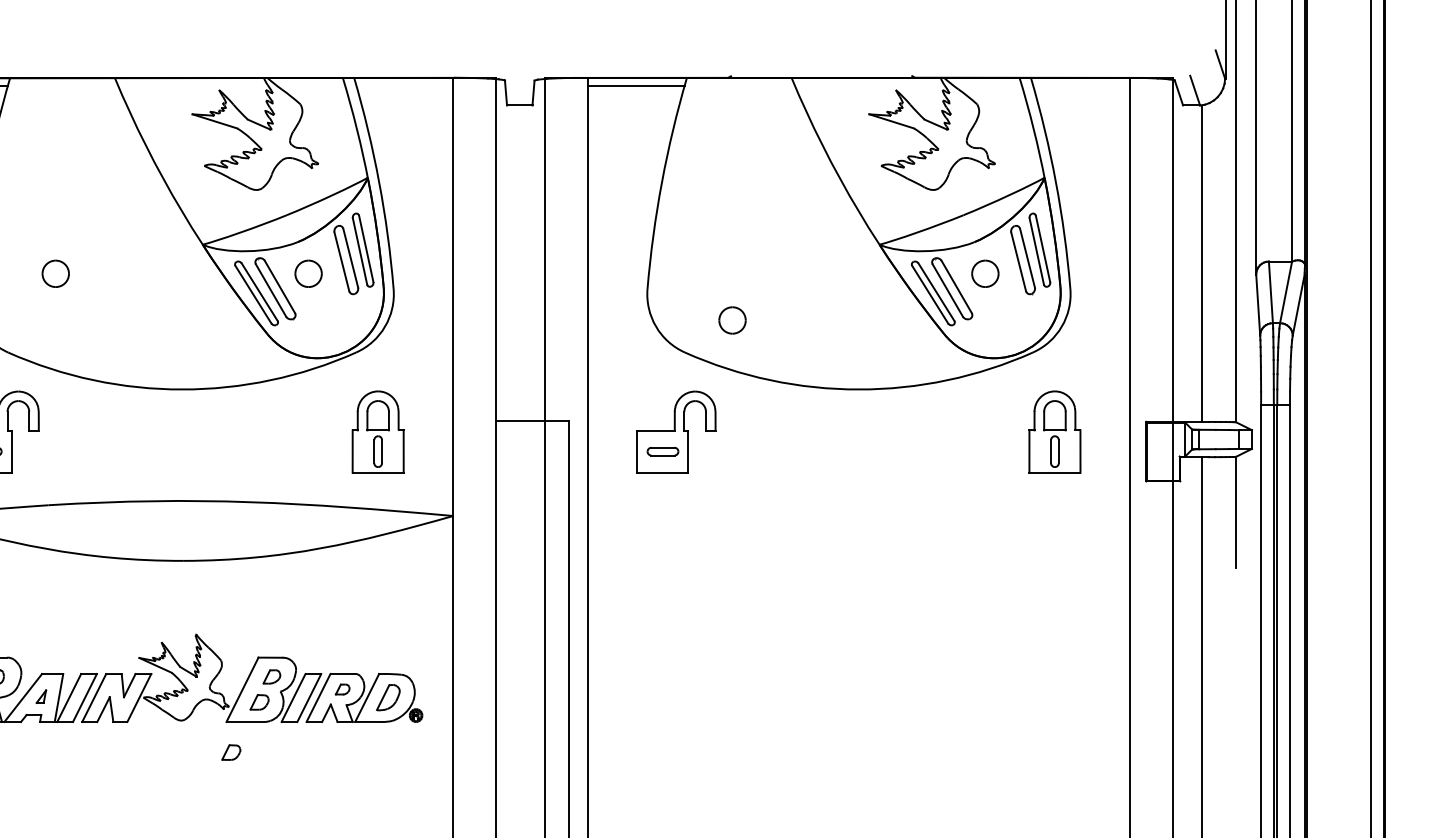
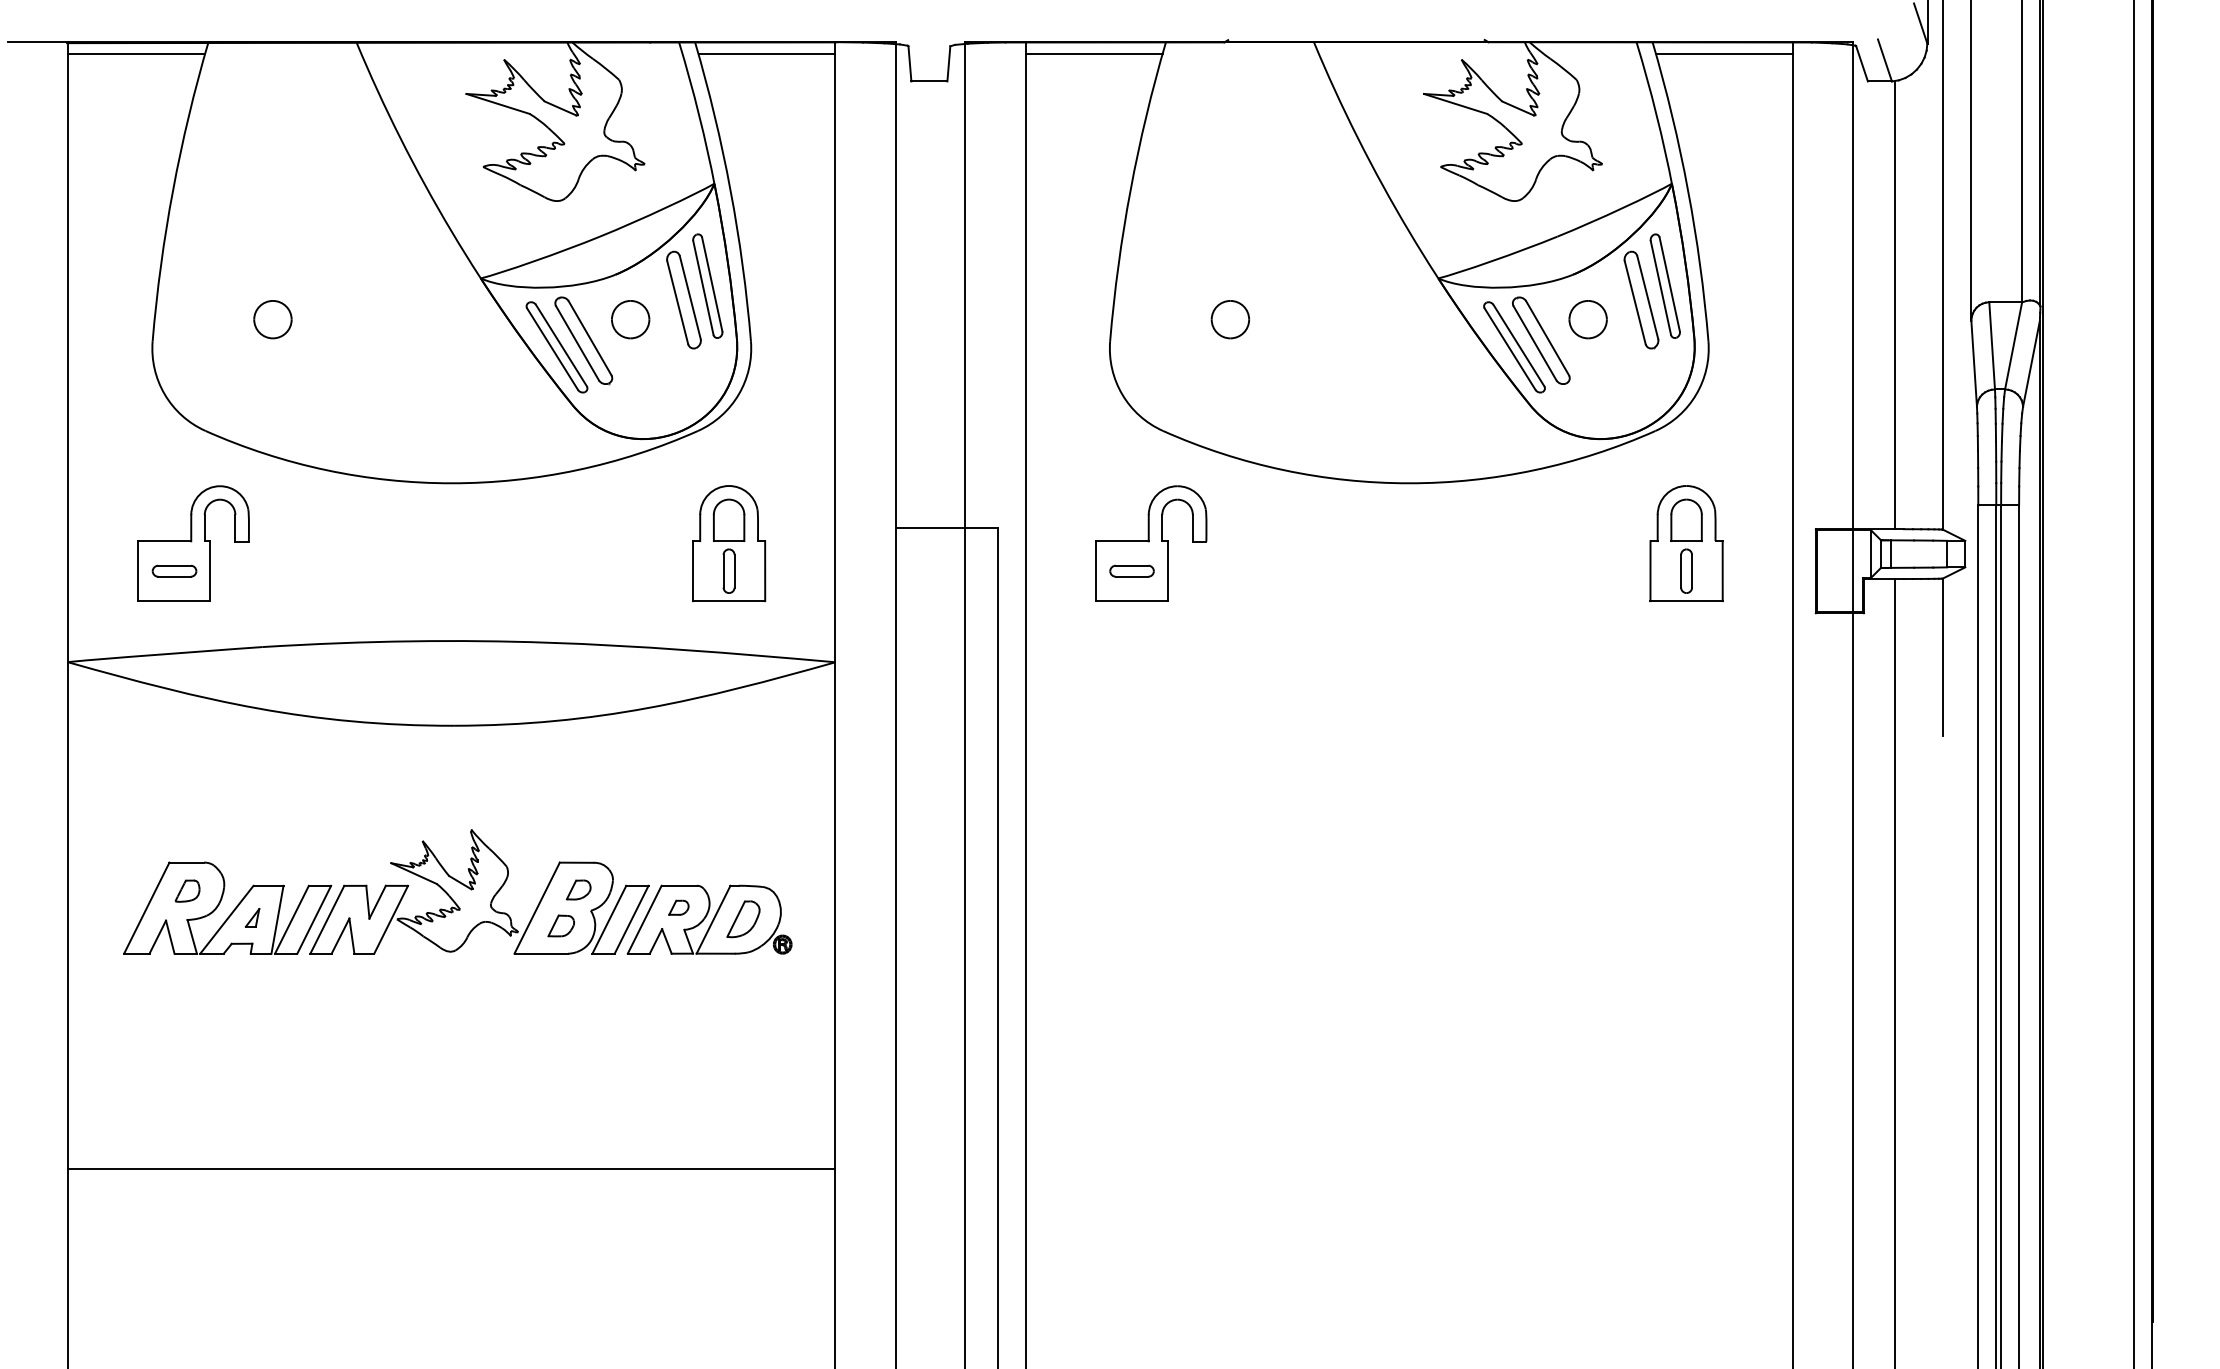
line: (404, 86) -> (766, 54), added
line: (1081, 86) -> (1724, 54), added
part: (732, 320) -> (1230, 319), moved
part: (230, 752) -> (520, 996), removed

